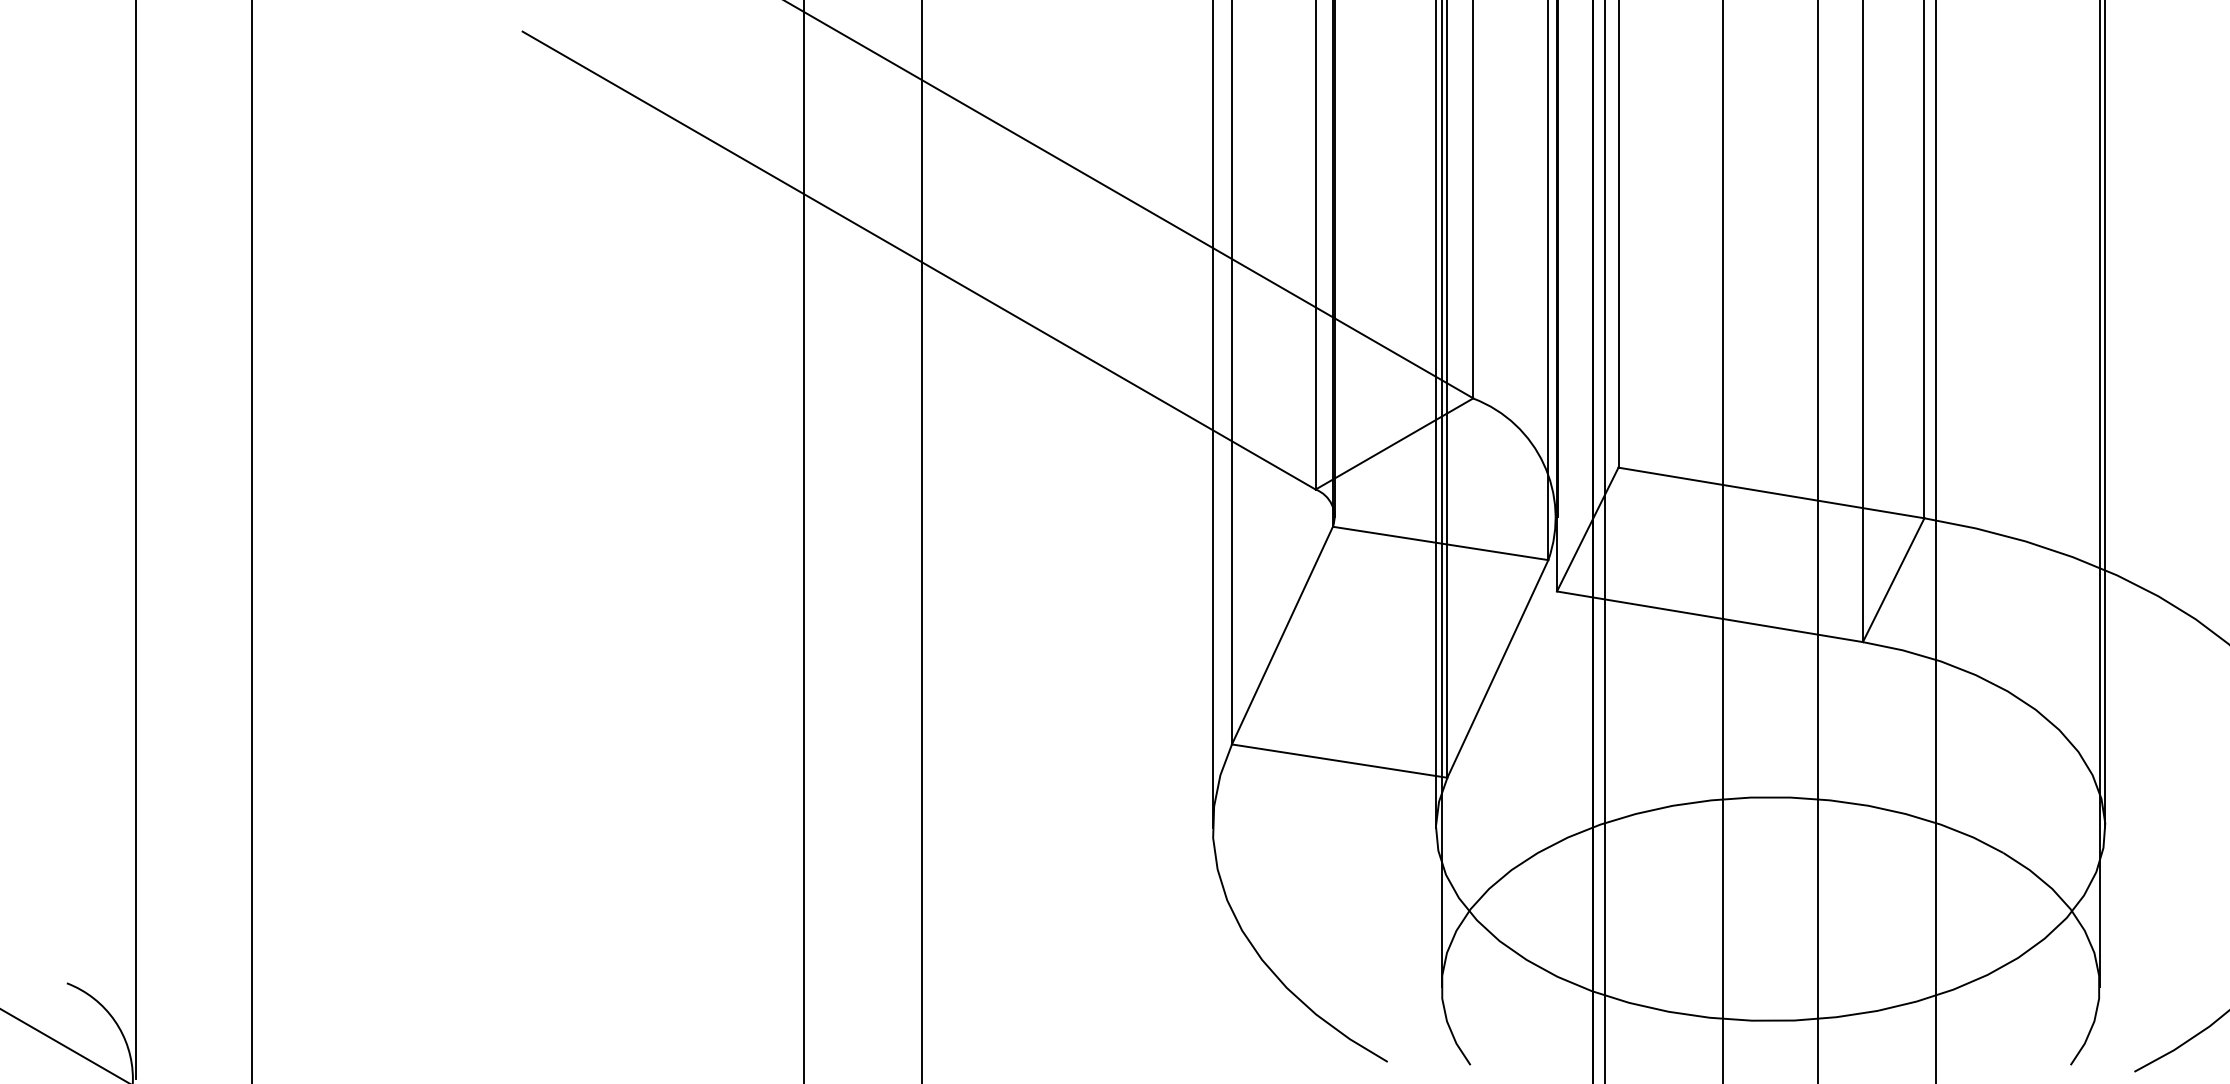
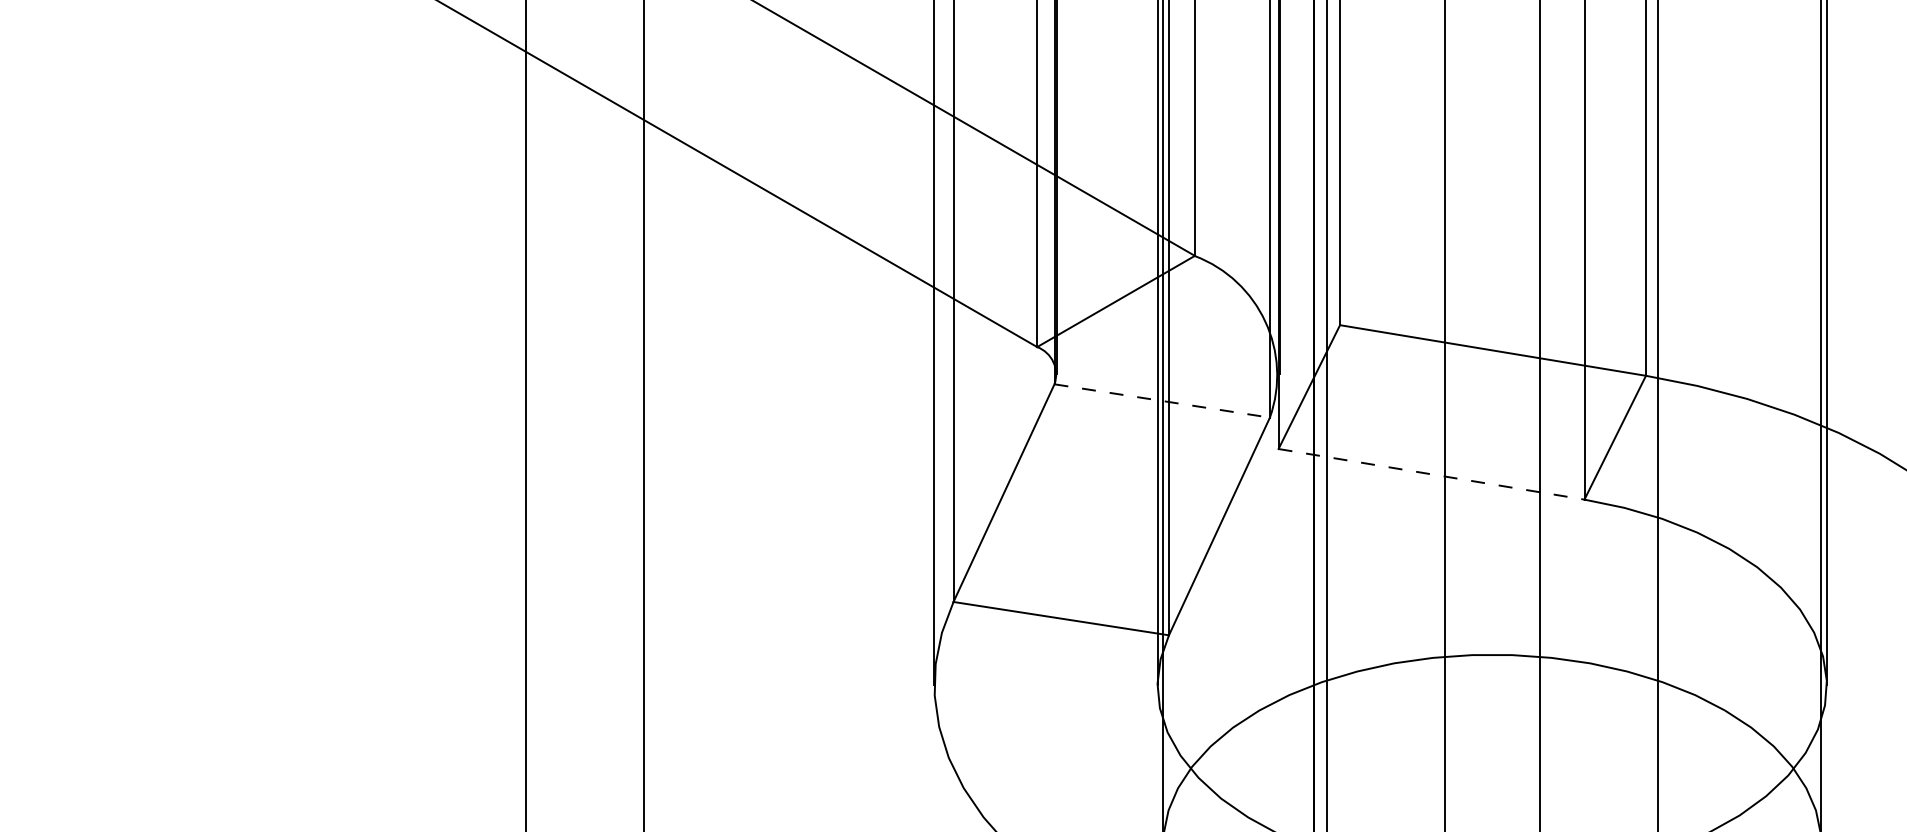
line: (1440, 543) -> (1162, 401), solid -> dashed
line: (1710, 616) -> (1432, 474), solid -> dashed

